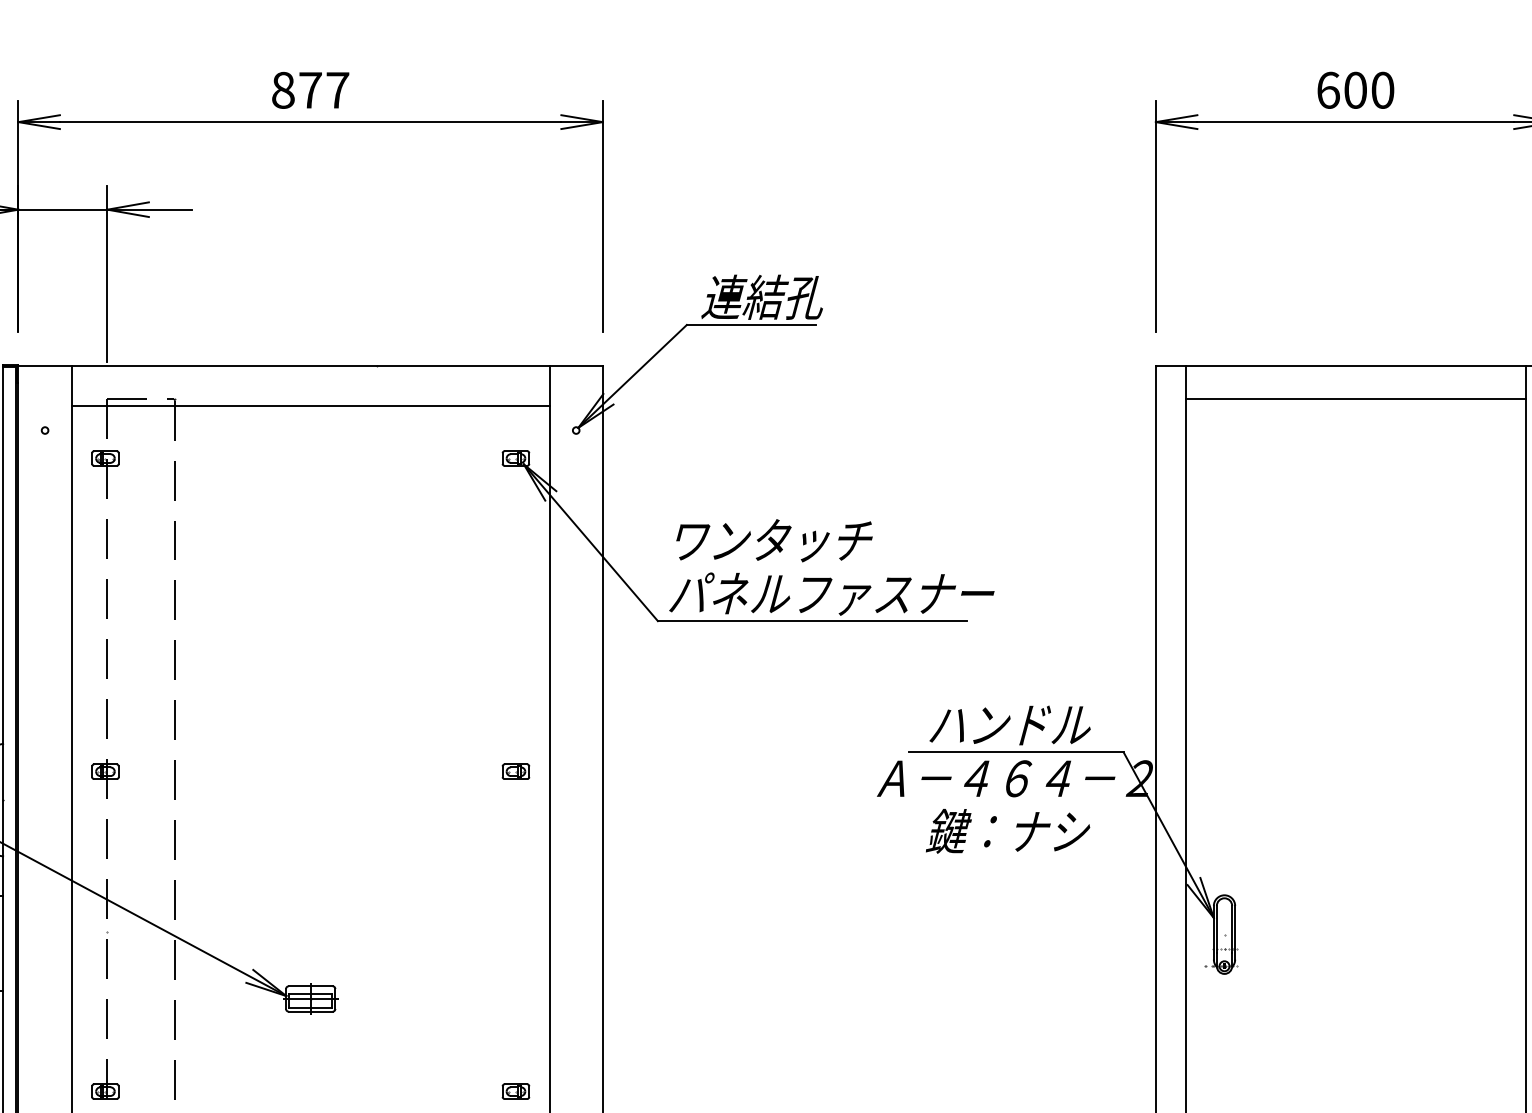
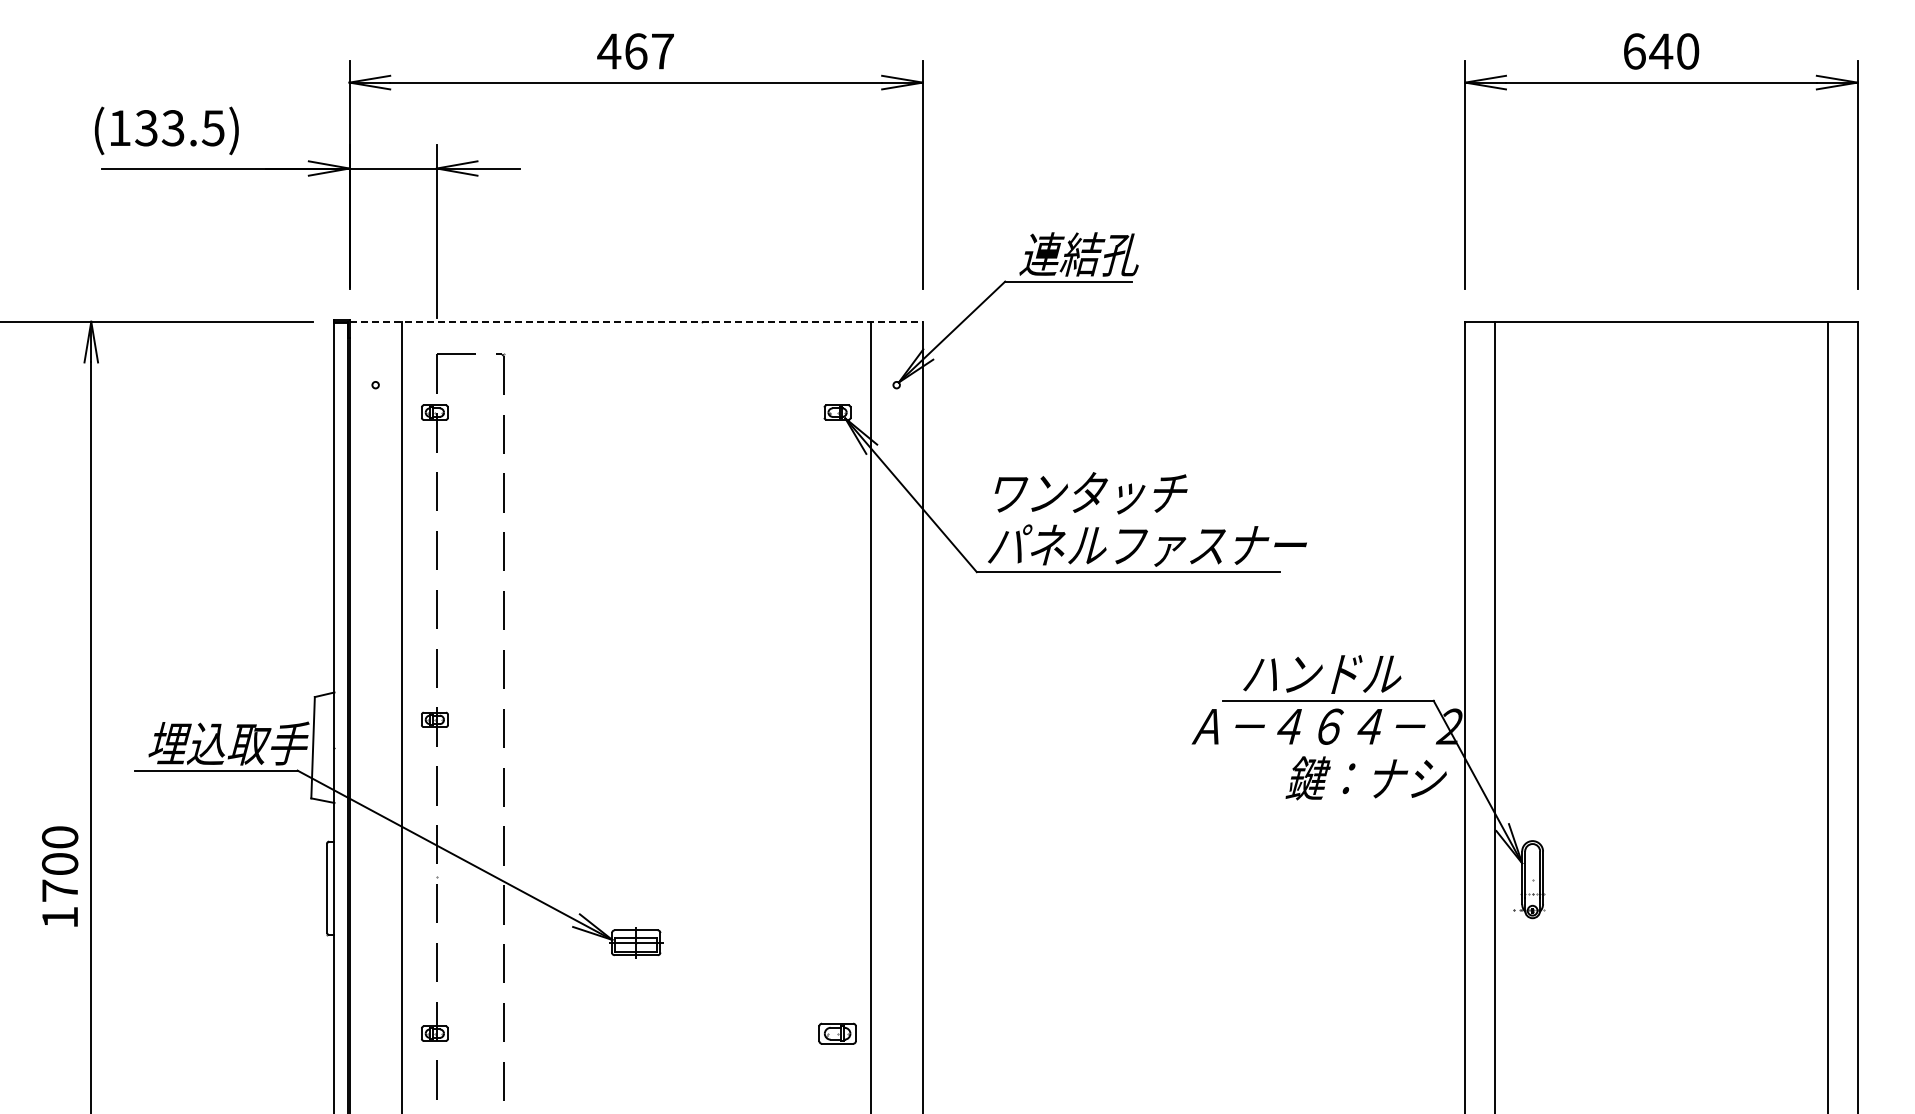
text: (296, 90) -> (622, 51), 877 -> 467
text: (1355, 90) -> (1661, 51), 600 -> 640
line: (310, 365) -> (636, 321), solid -> dashed
line: (1355, 399) -> (1661, 354), removed
line: (309, 405) -> (635, 360), removed
part: (515, 771) -> (837, 719), removed
text: (1007, 831) -> (1365, 778), moved
part: (515, 1091) -> (837, 1033), size x1.4

